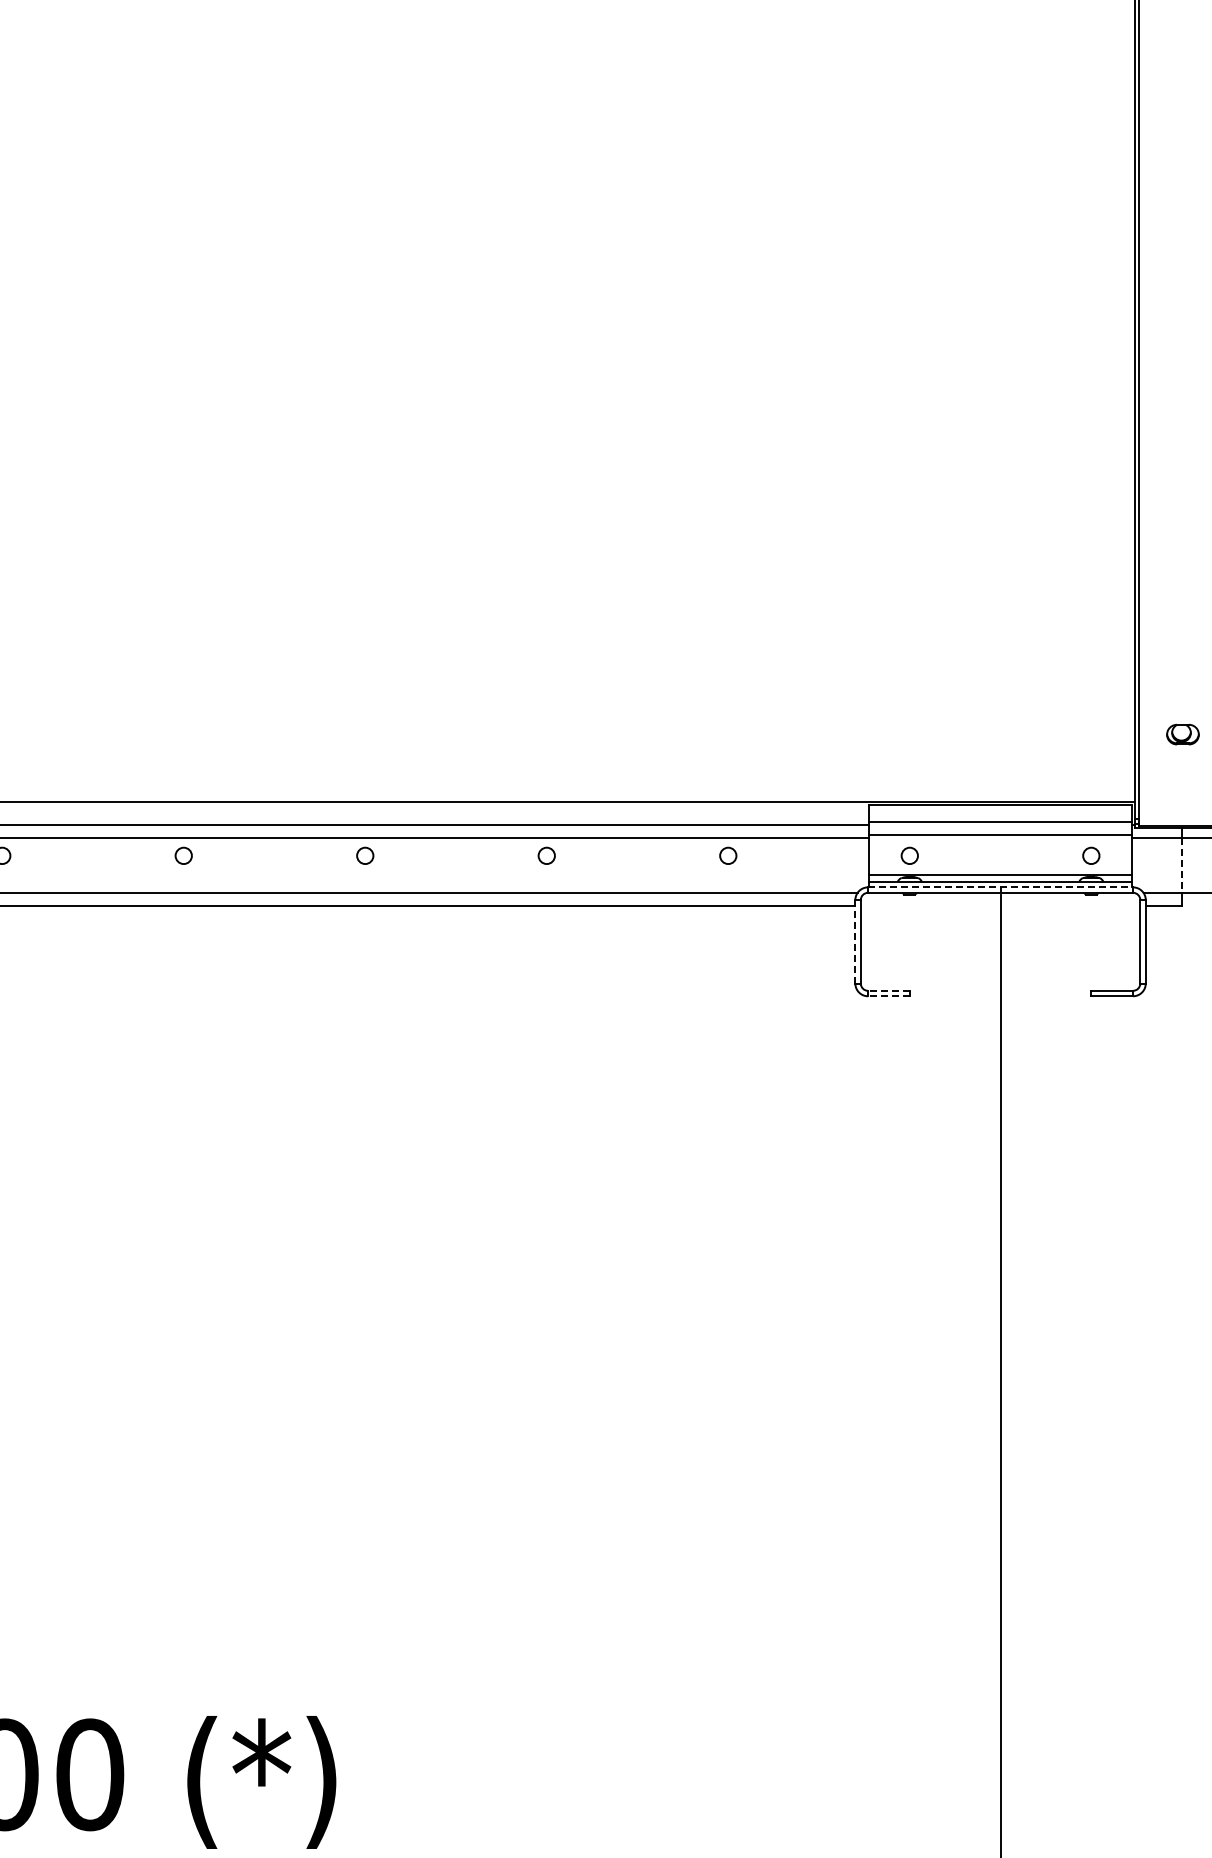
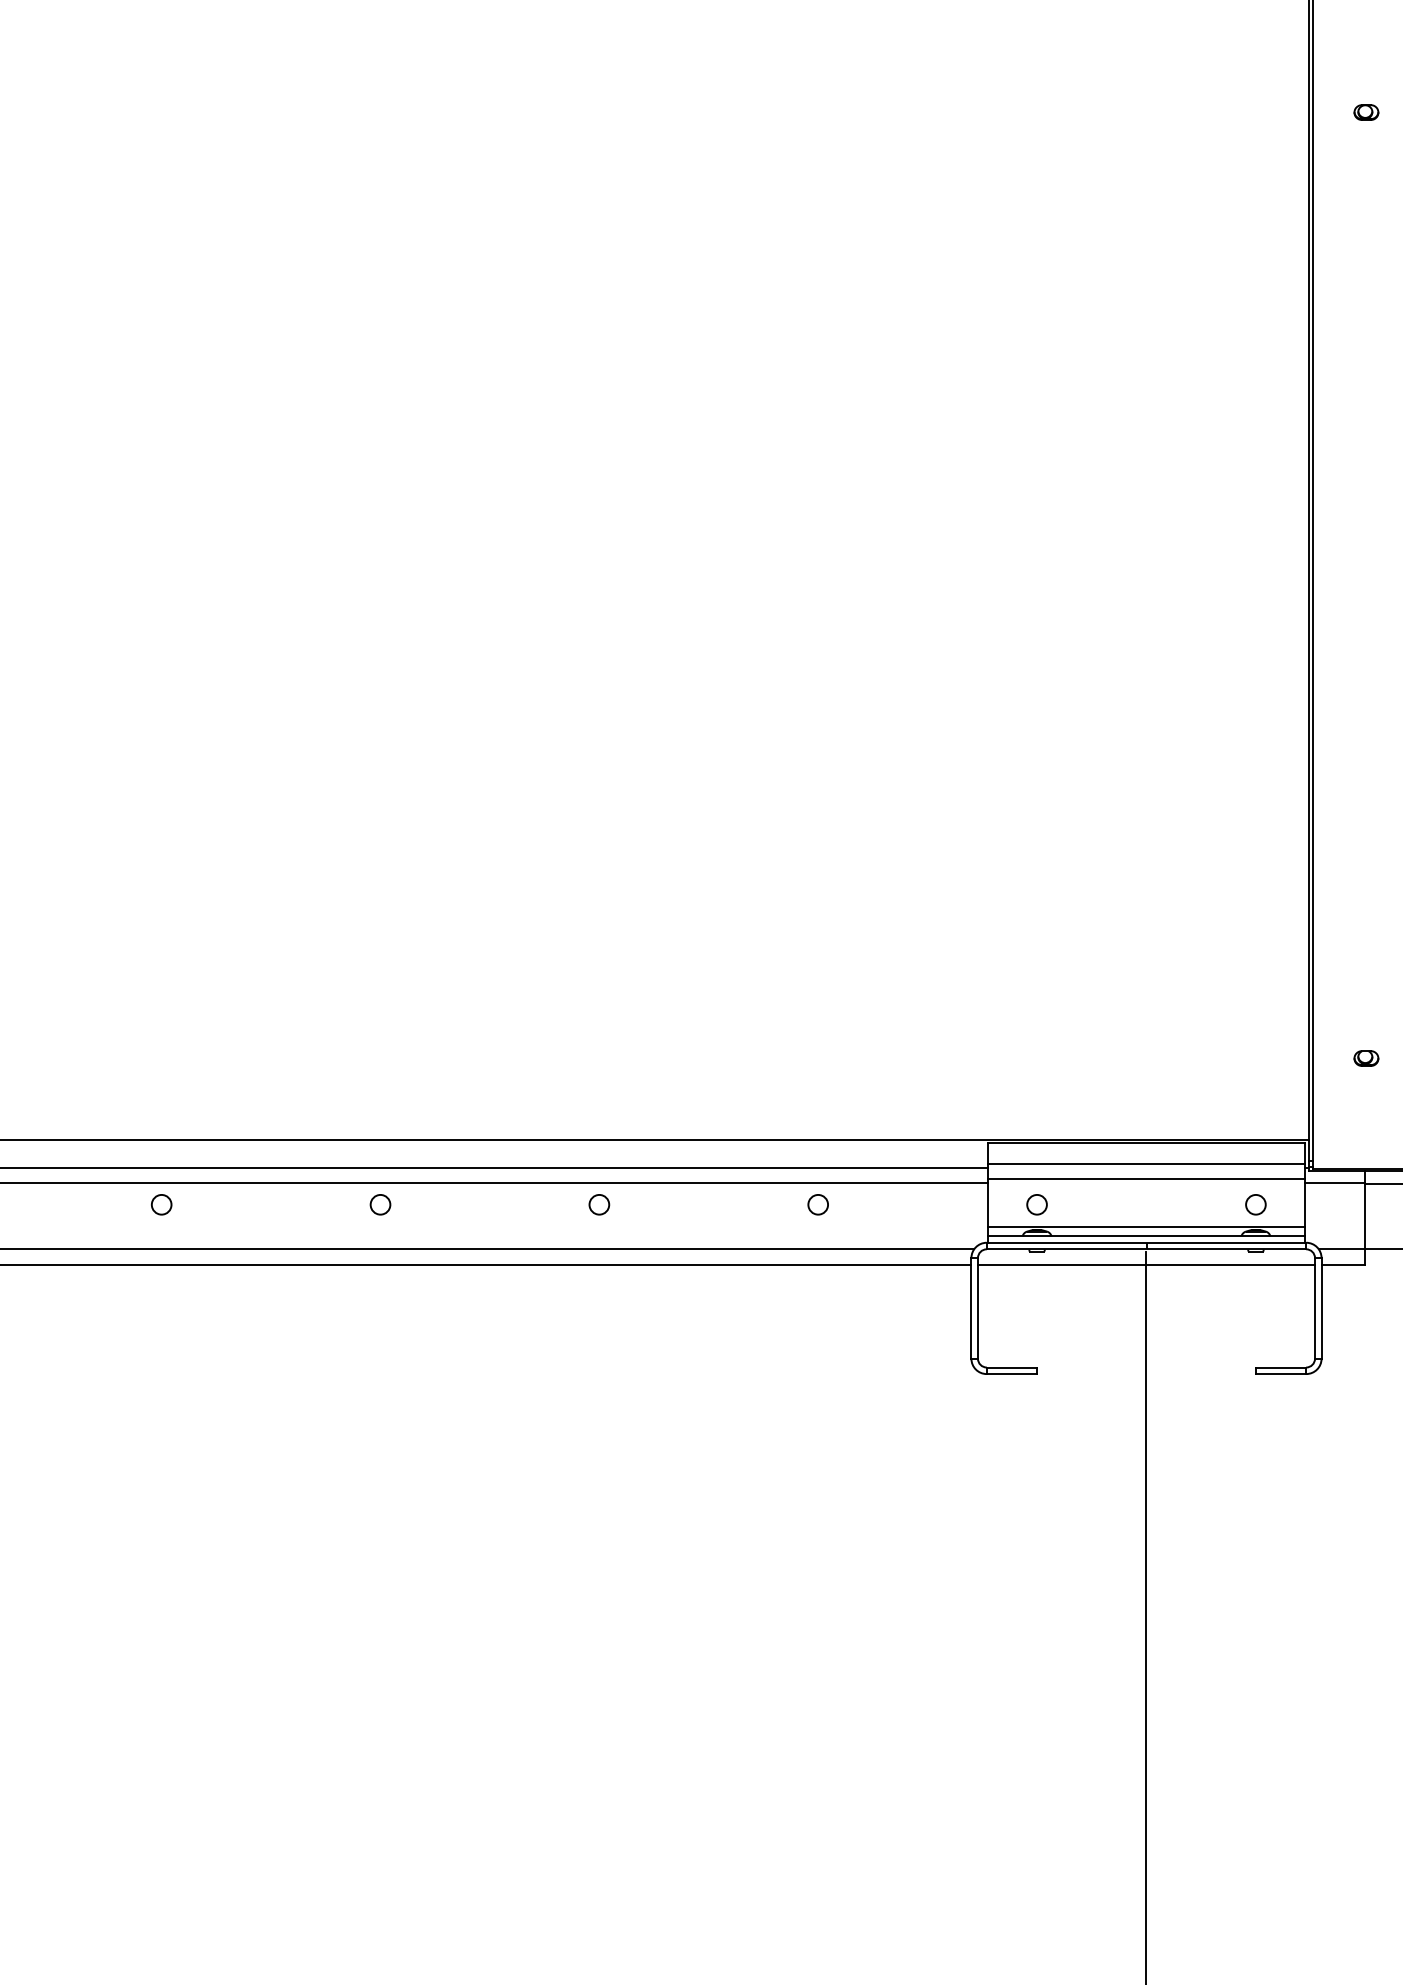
part: (1182, 734) -> (1365, 1058), size x0.62
line: (1182, 865) -> (1365, 1216), dashed -> solid
line: (1000, 887) -> (1146, 1242), dashed -> solid
line: (1000, 905) -> (1146, 1264), added
line: (855, 941) -> (971, 1308), dashed -> solid
line: (888, 990) -> (1011, 1367), dashed -> solid
line: (888, 996) -> (1011, 1374), dashed -> solid

